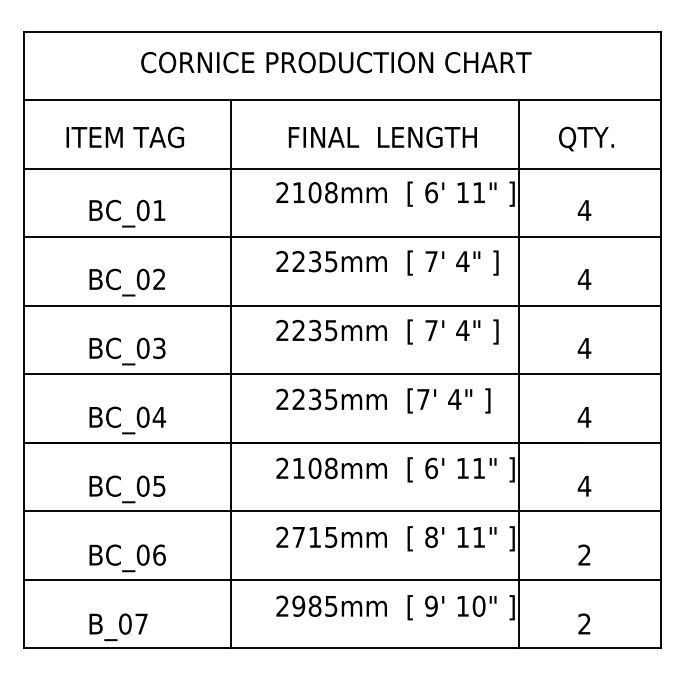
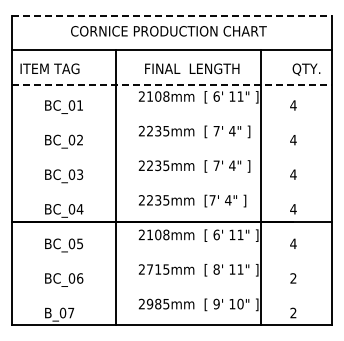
line: (341, 31) -> (171, 15), solid -> dashed
text: (124, 136) -> (49, 68), moved
text: (586, 138) -> (306, 69), moved
line: (341, 168) -> (171, 84), solid -> dashed
line: (341, 236) -> (171, 118), removed
line: (341, 306) -> (171, 153), removed
line: (341, 373) -> (171, 187), removed
line: (341, 511) -> (171, 256), removed
line: (341, 579) -> (171, 290), removed

